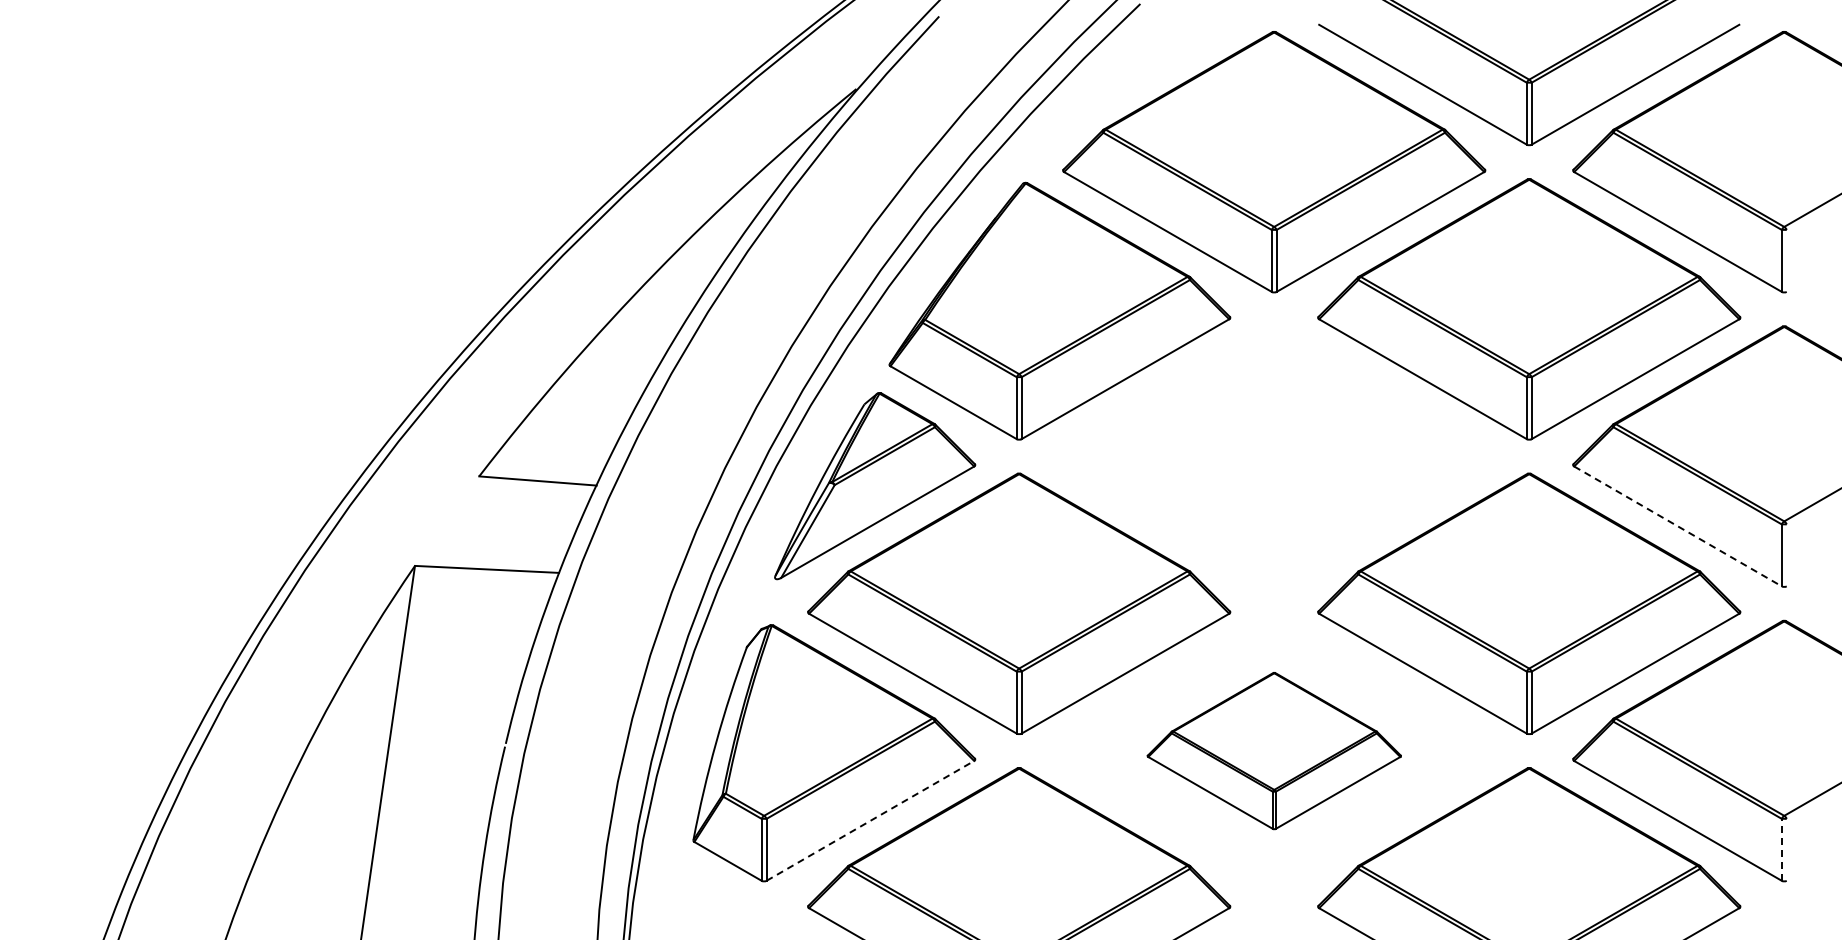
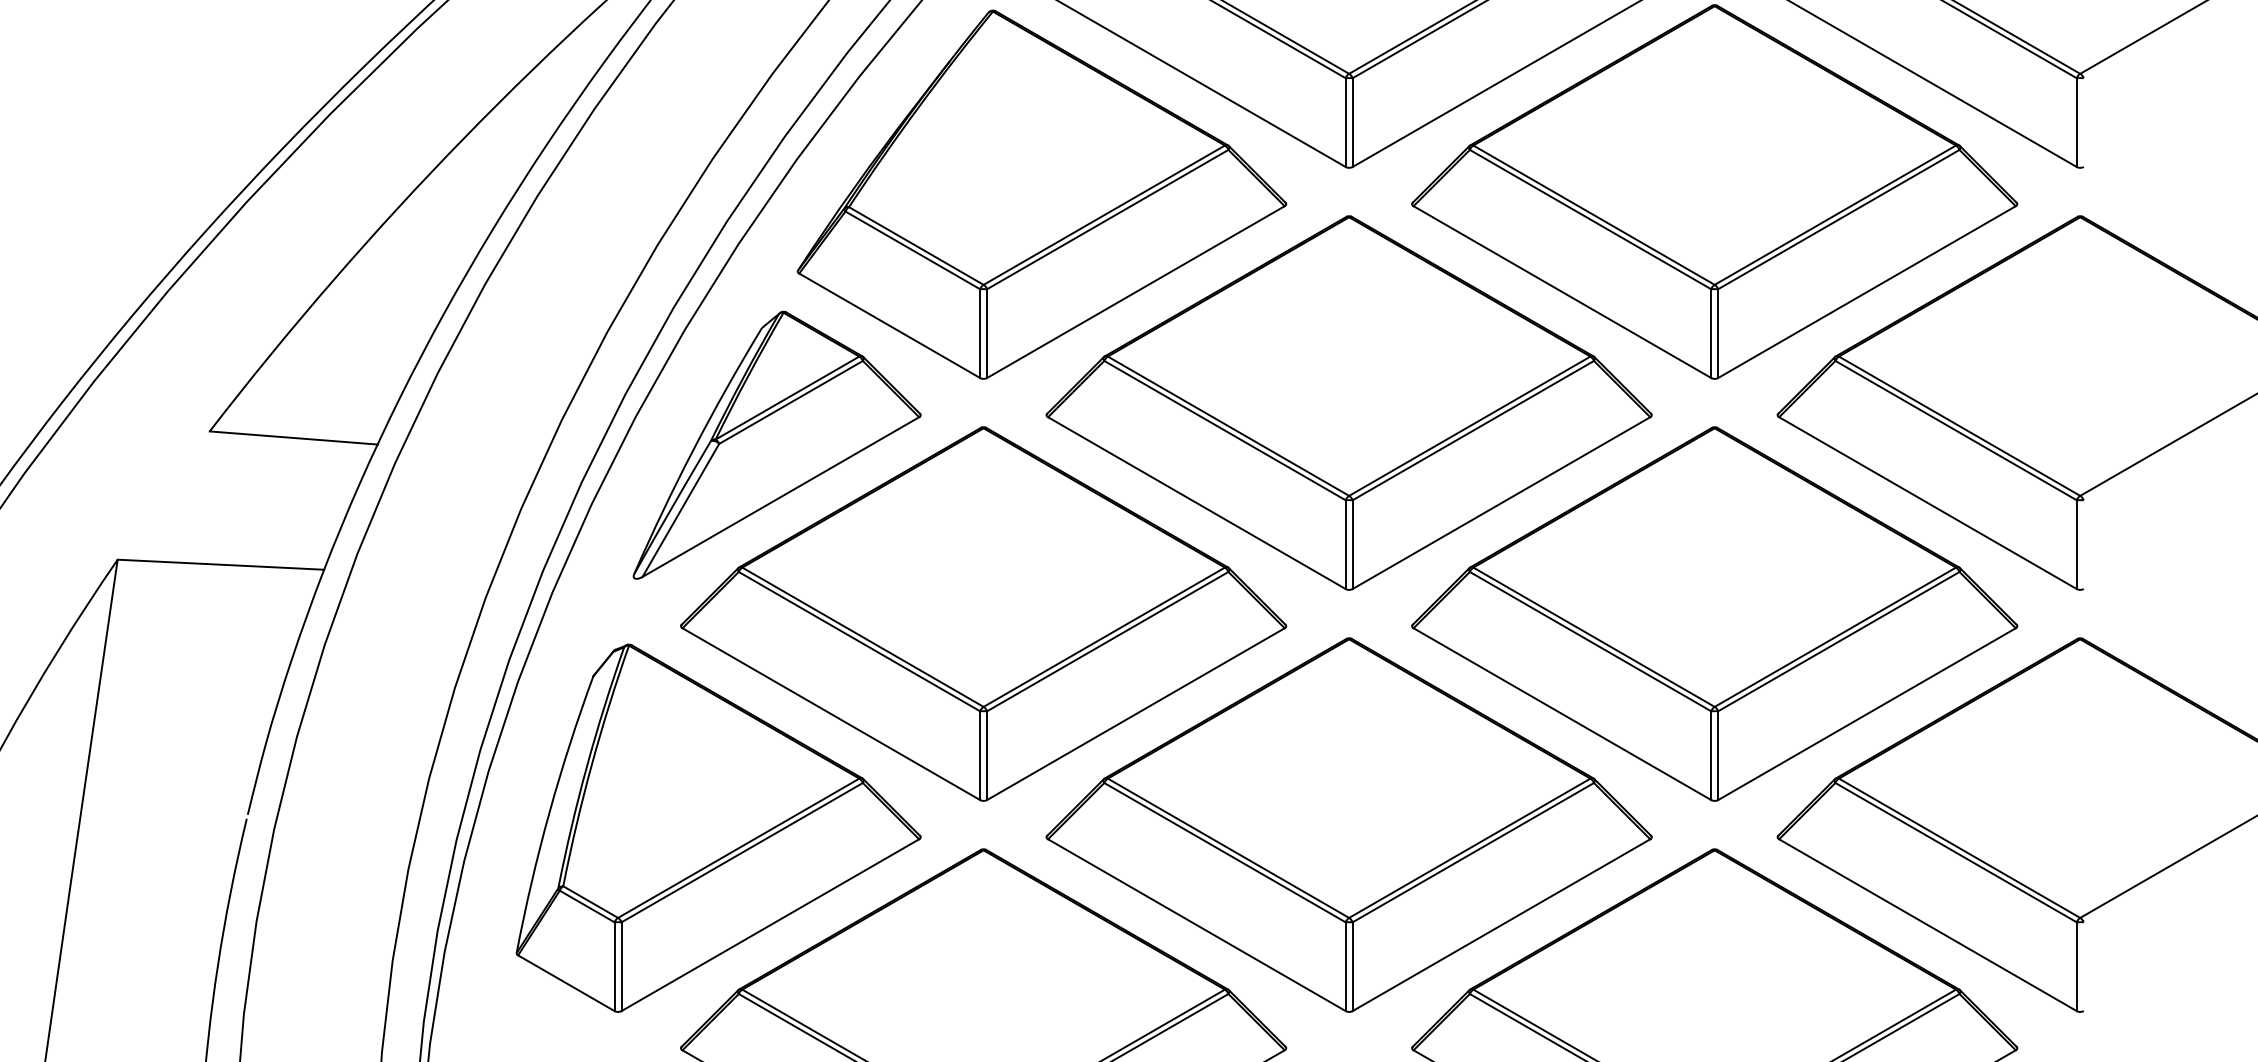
part: (1274, 456) -> (1349, 402), added
line: (1678, 526) -> (1928, 503), dashed -> solid
part: (1274, 750) -> (1349, 824), size x1.67
line: (870, 820) -> (770, 924), dashed -> solid
line: (1781, 849) -> (2076, 966), dashed -> solid

